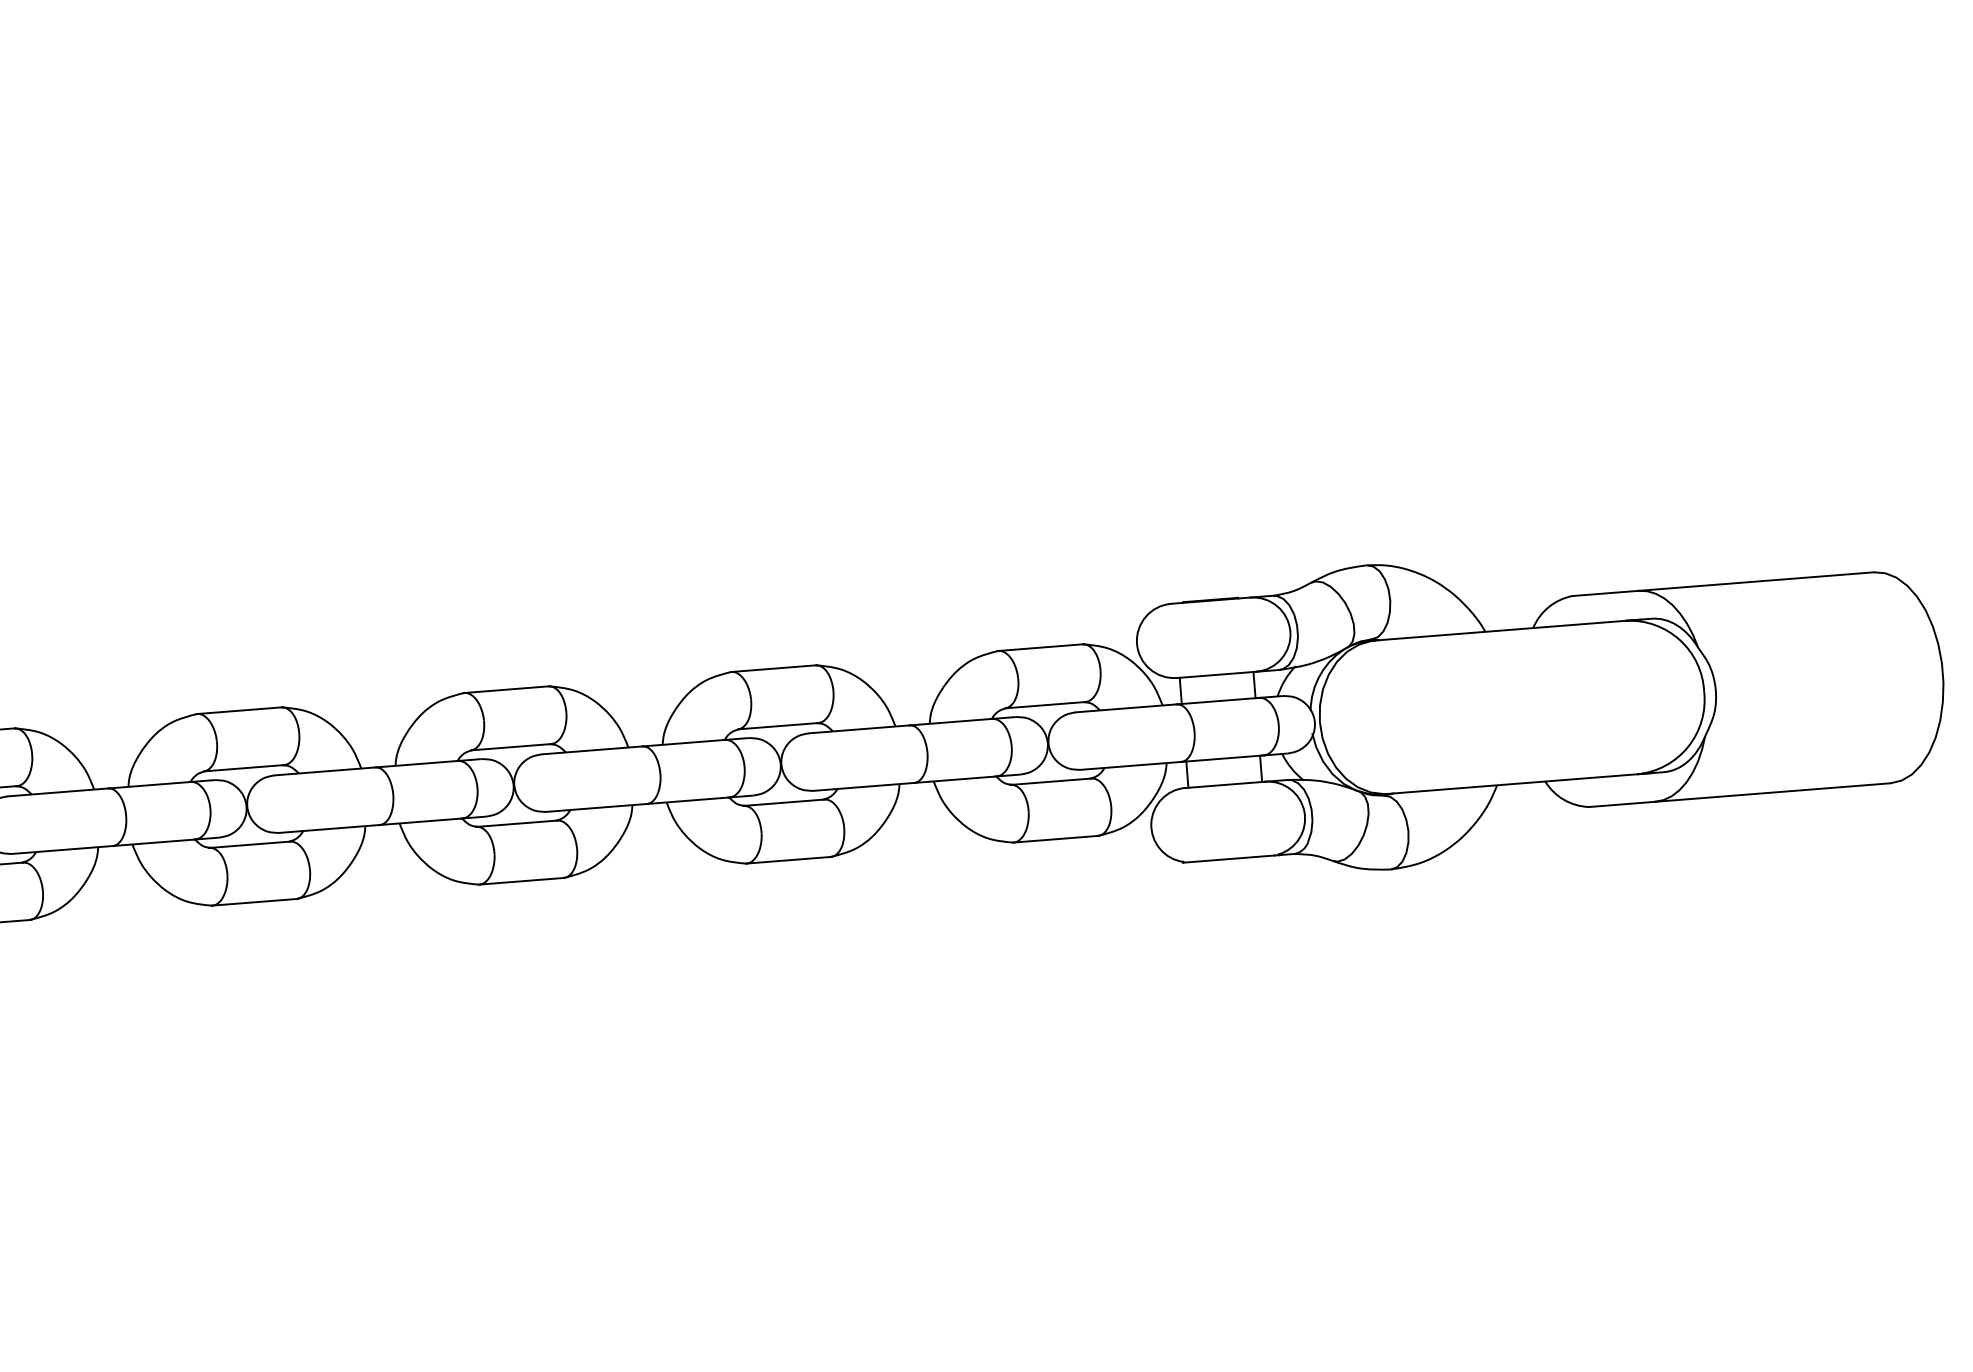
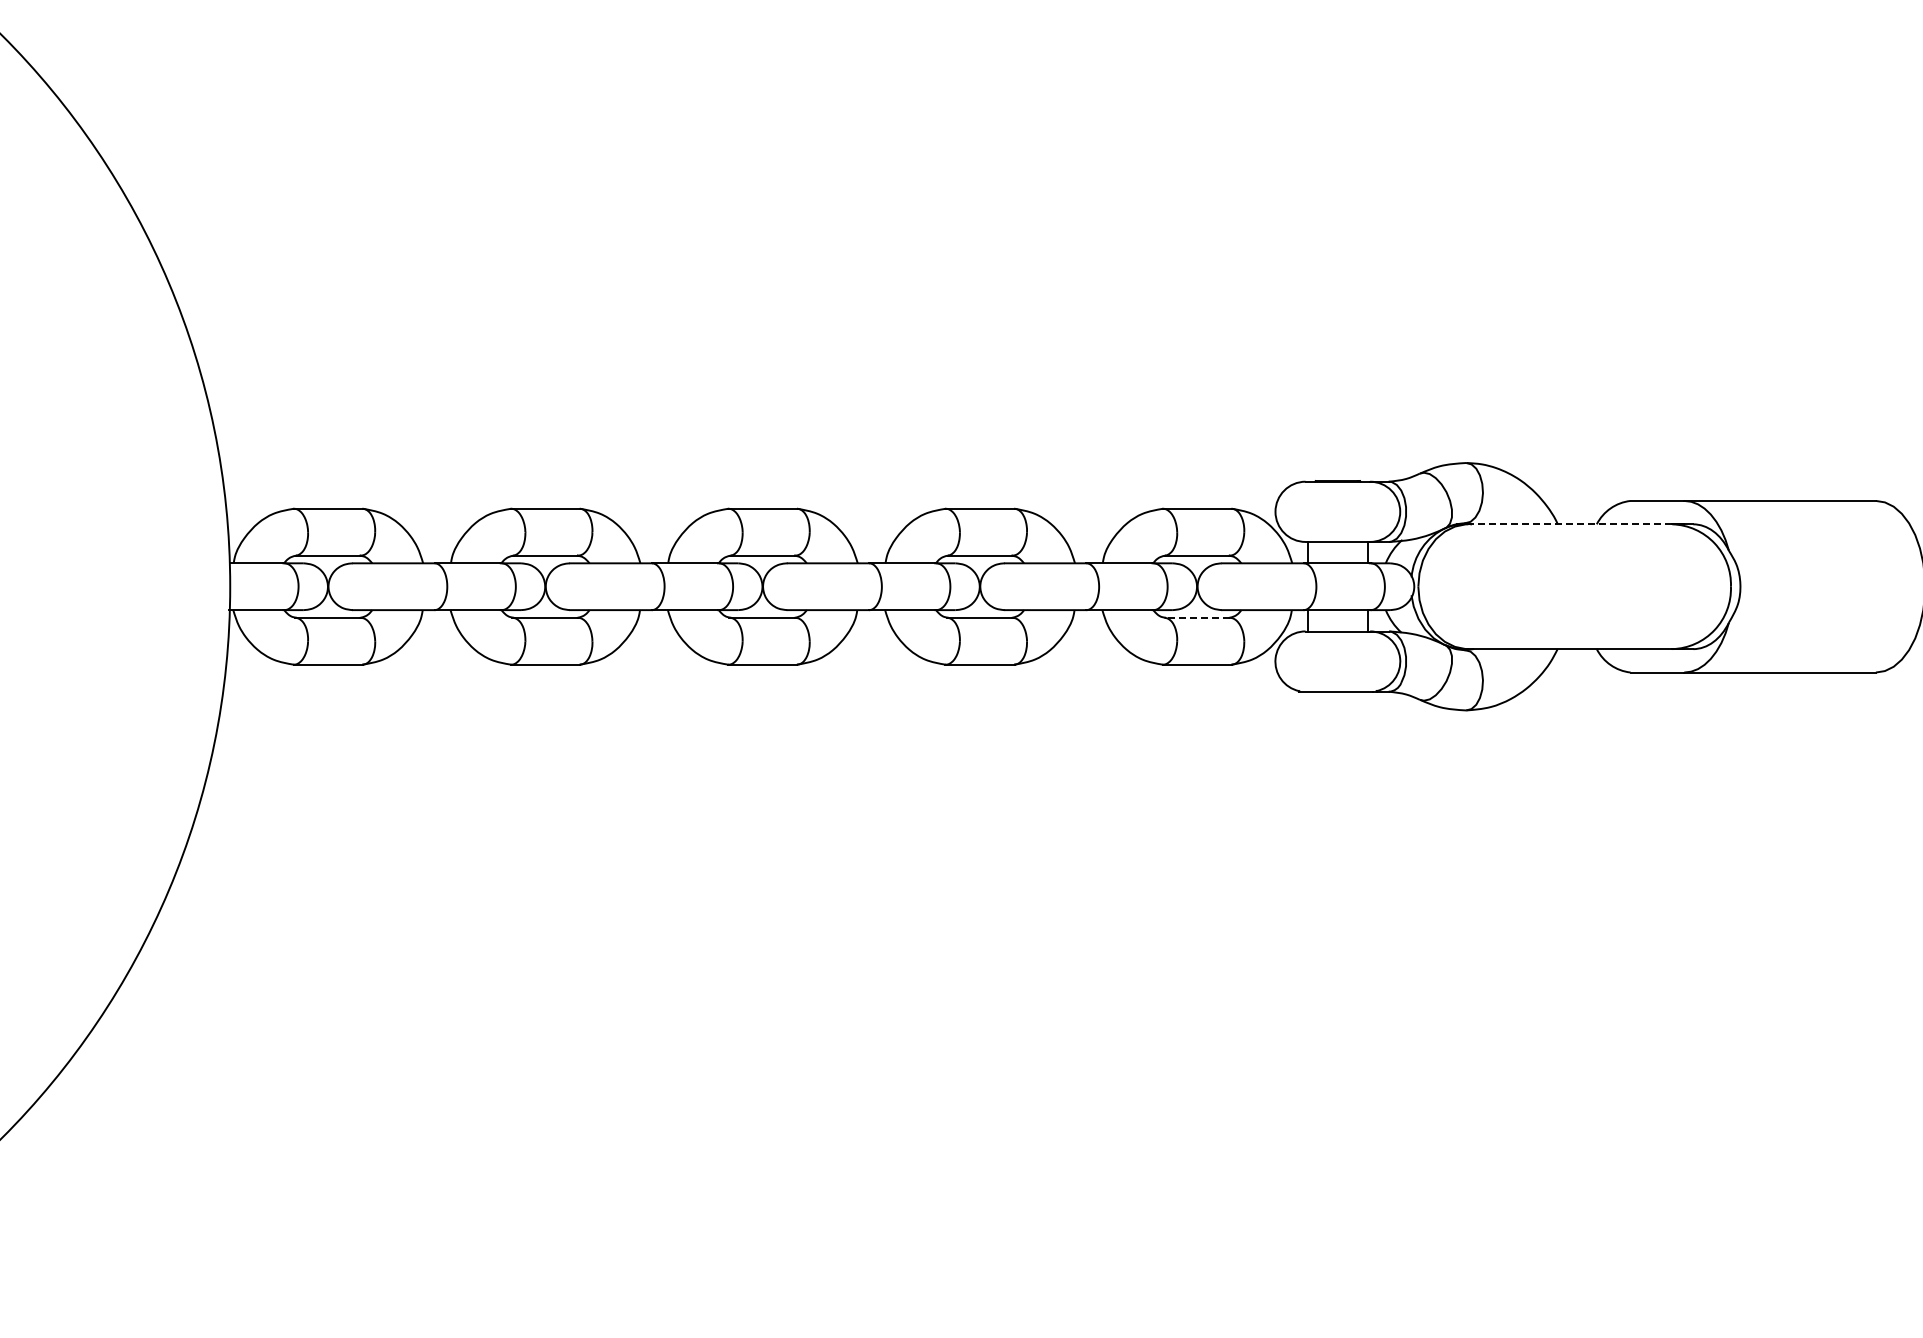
line: (1500, 630) -> (1570, 524), solid -> dashed
line: (1050, 781) -> (1196, 617), solid -> dashed

